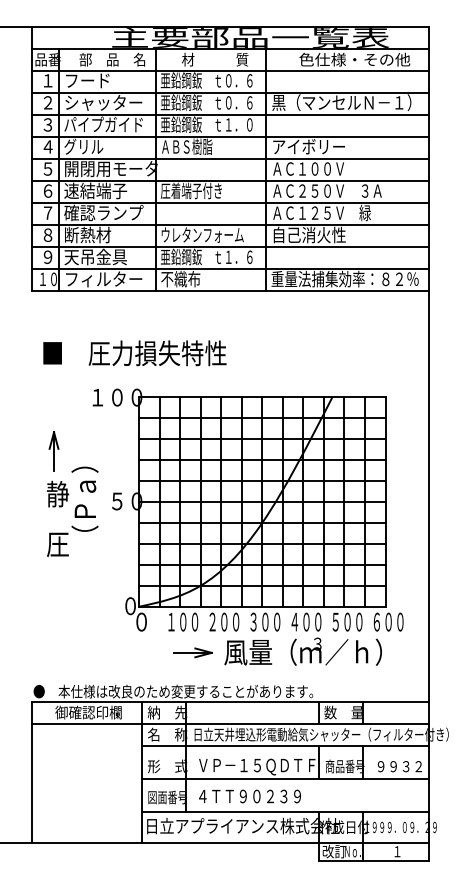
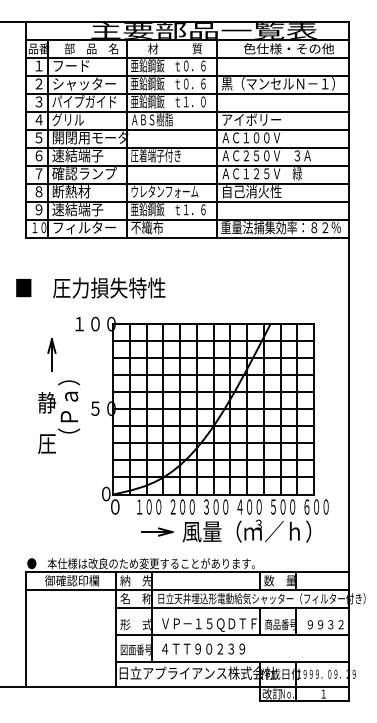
text: (95, 256) -> (77, 209), 天吊金具 -> 速結端子
text: (134, 352) -> (90, 287), moved
part: (53, 450) -> (51, 354), moved

